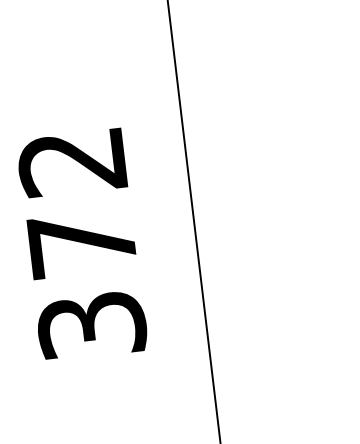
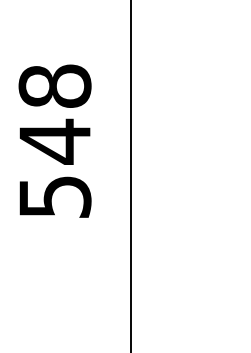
text: (81, 242) -> (54, 140), 372 -> 548

